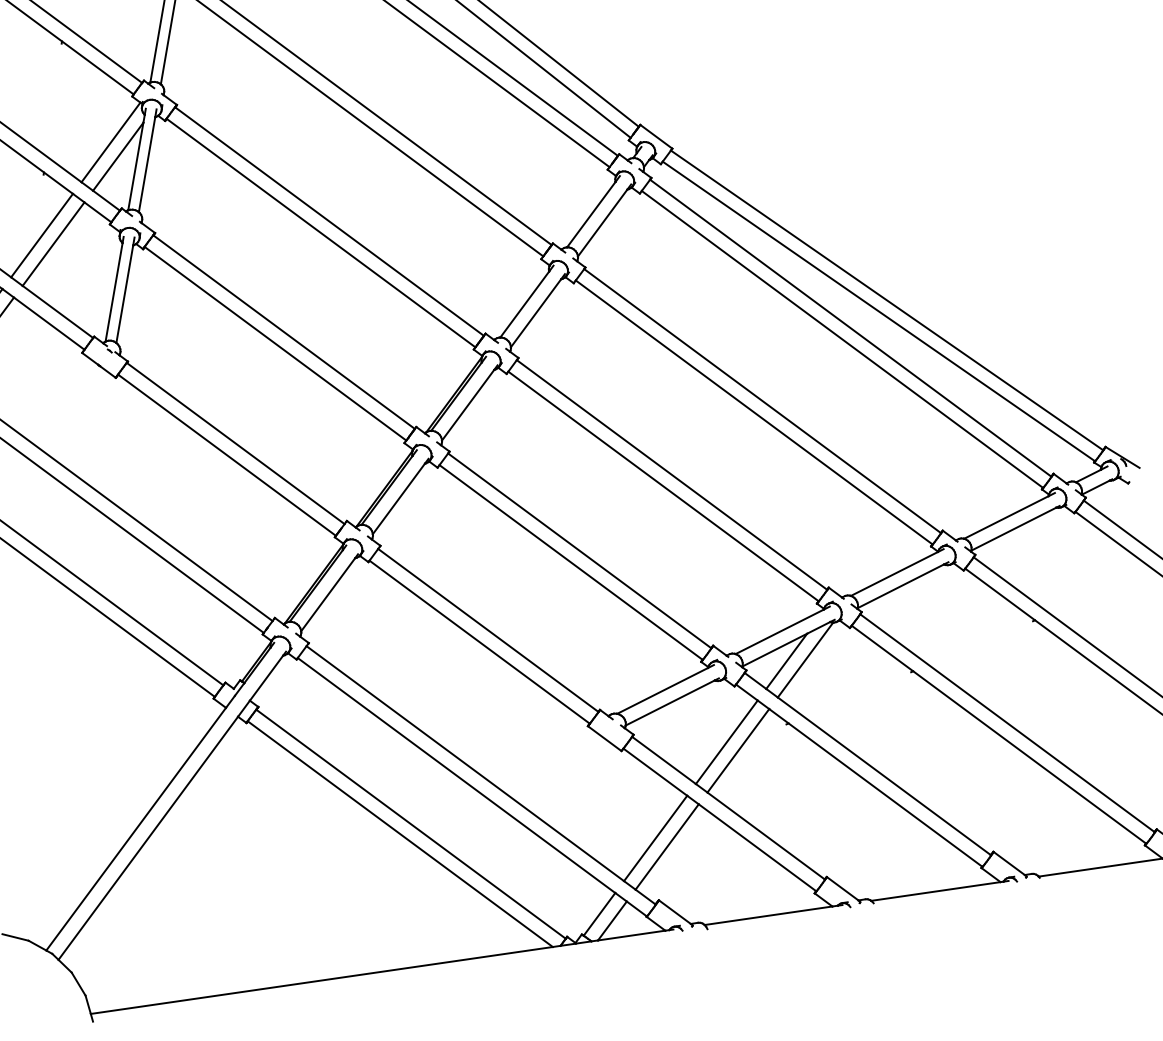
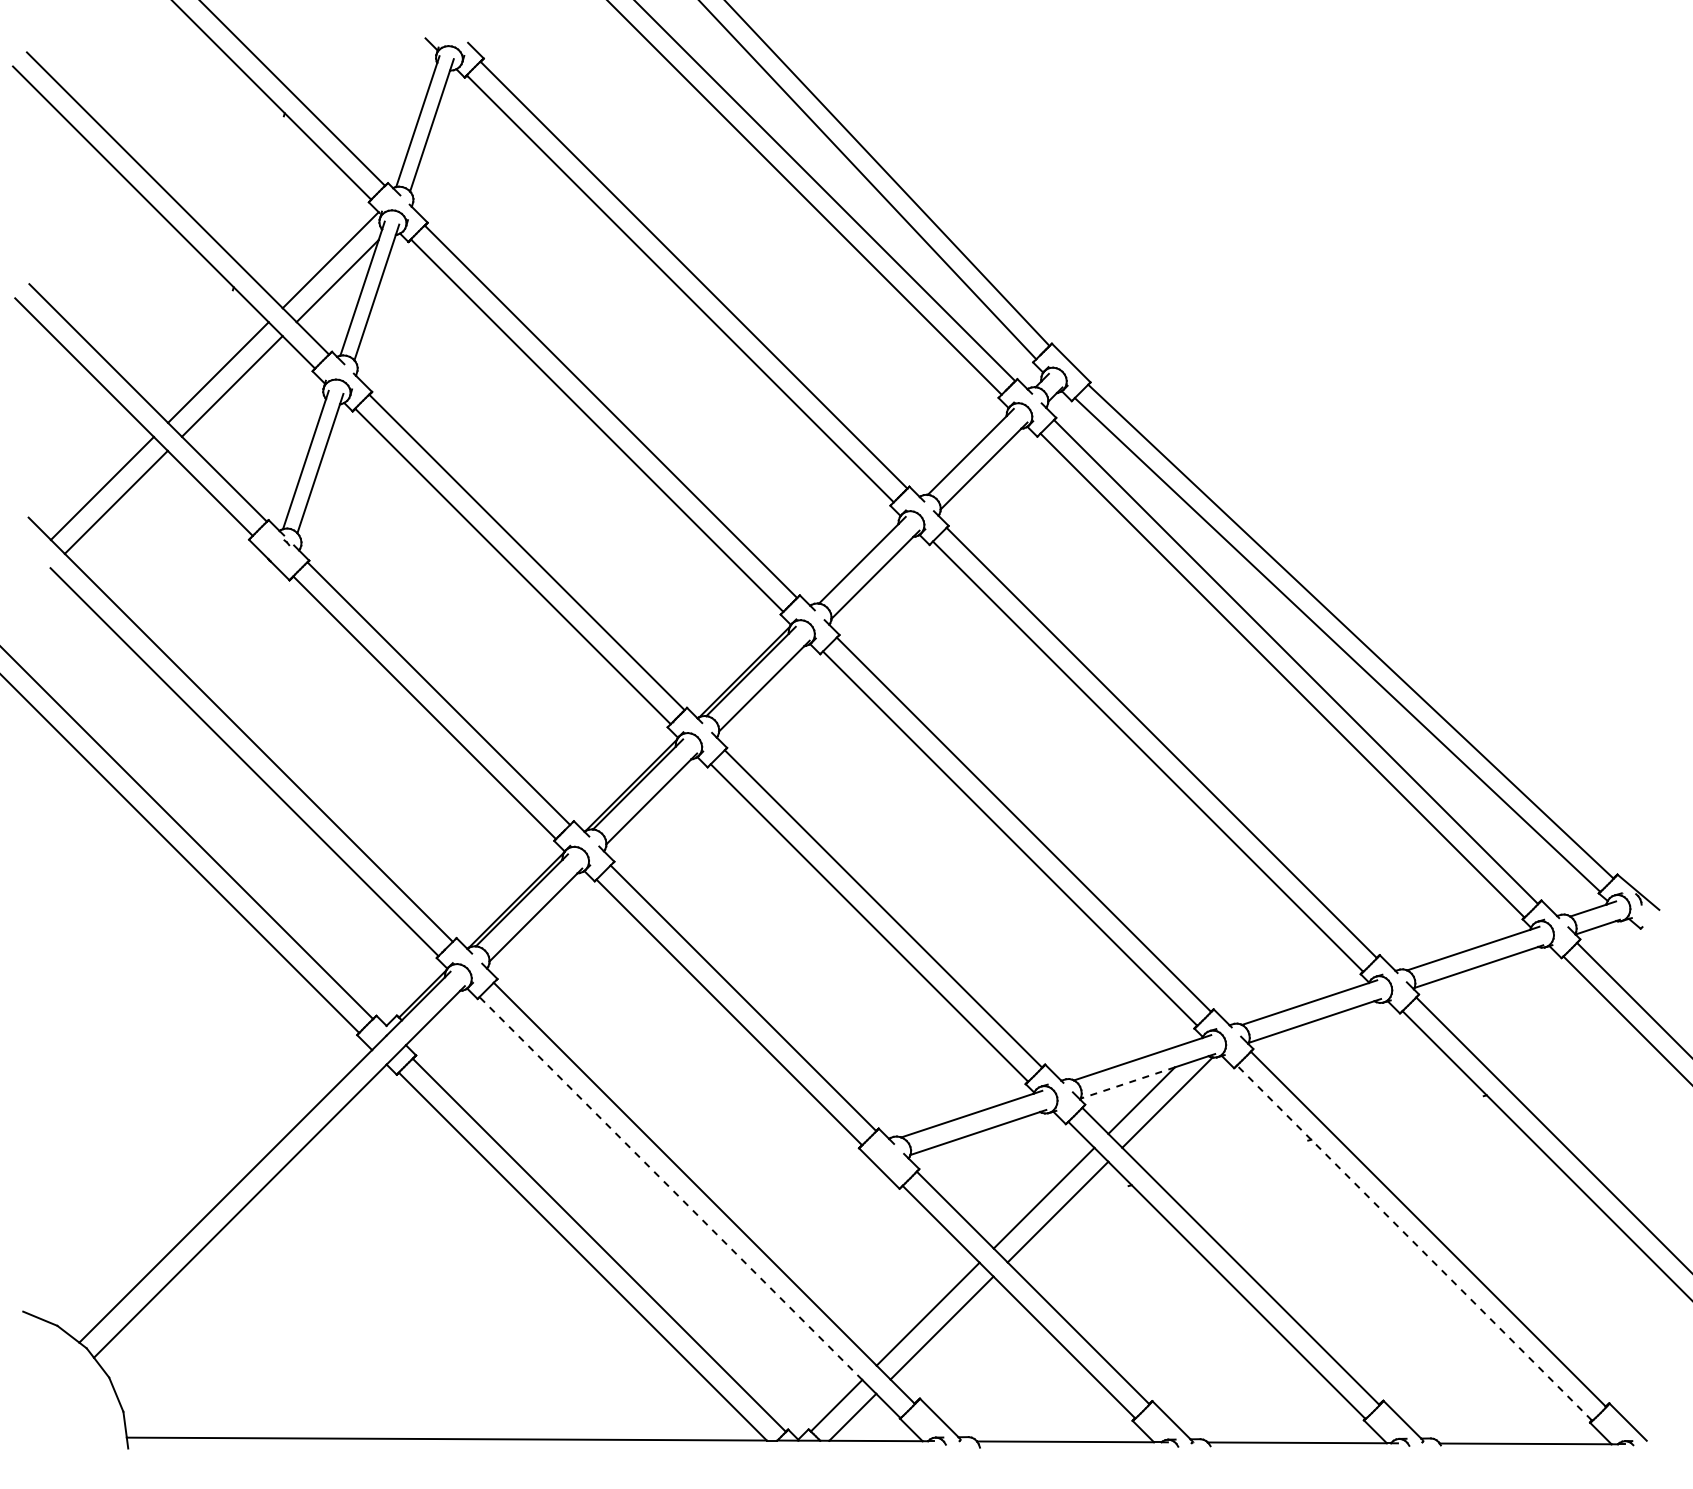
line: (774, 649) -> (1127, 1082), solid -> dashed
line: (998, 734) -> (1414, 1242), solid -> dashed
line: (456, 775) -> (670, 1188), solid -> dashed

